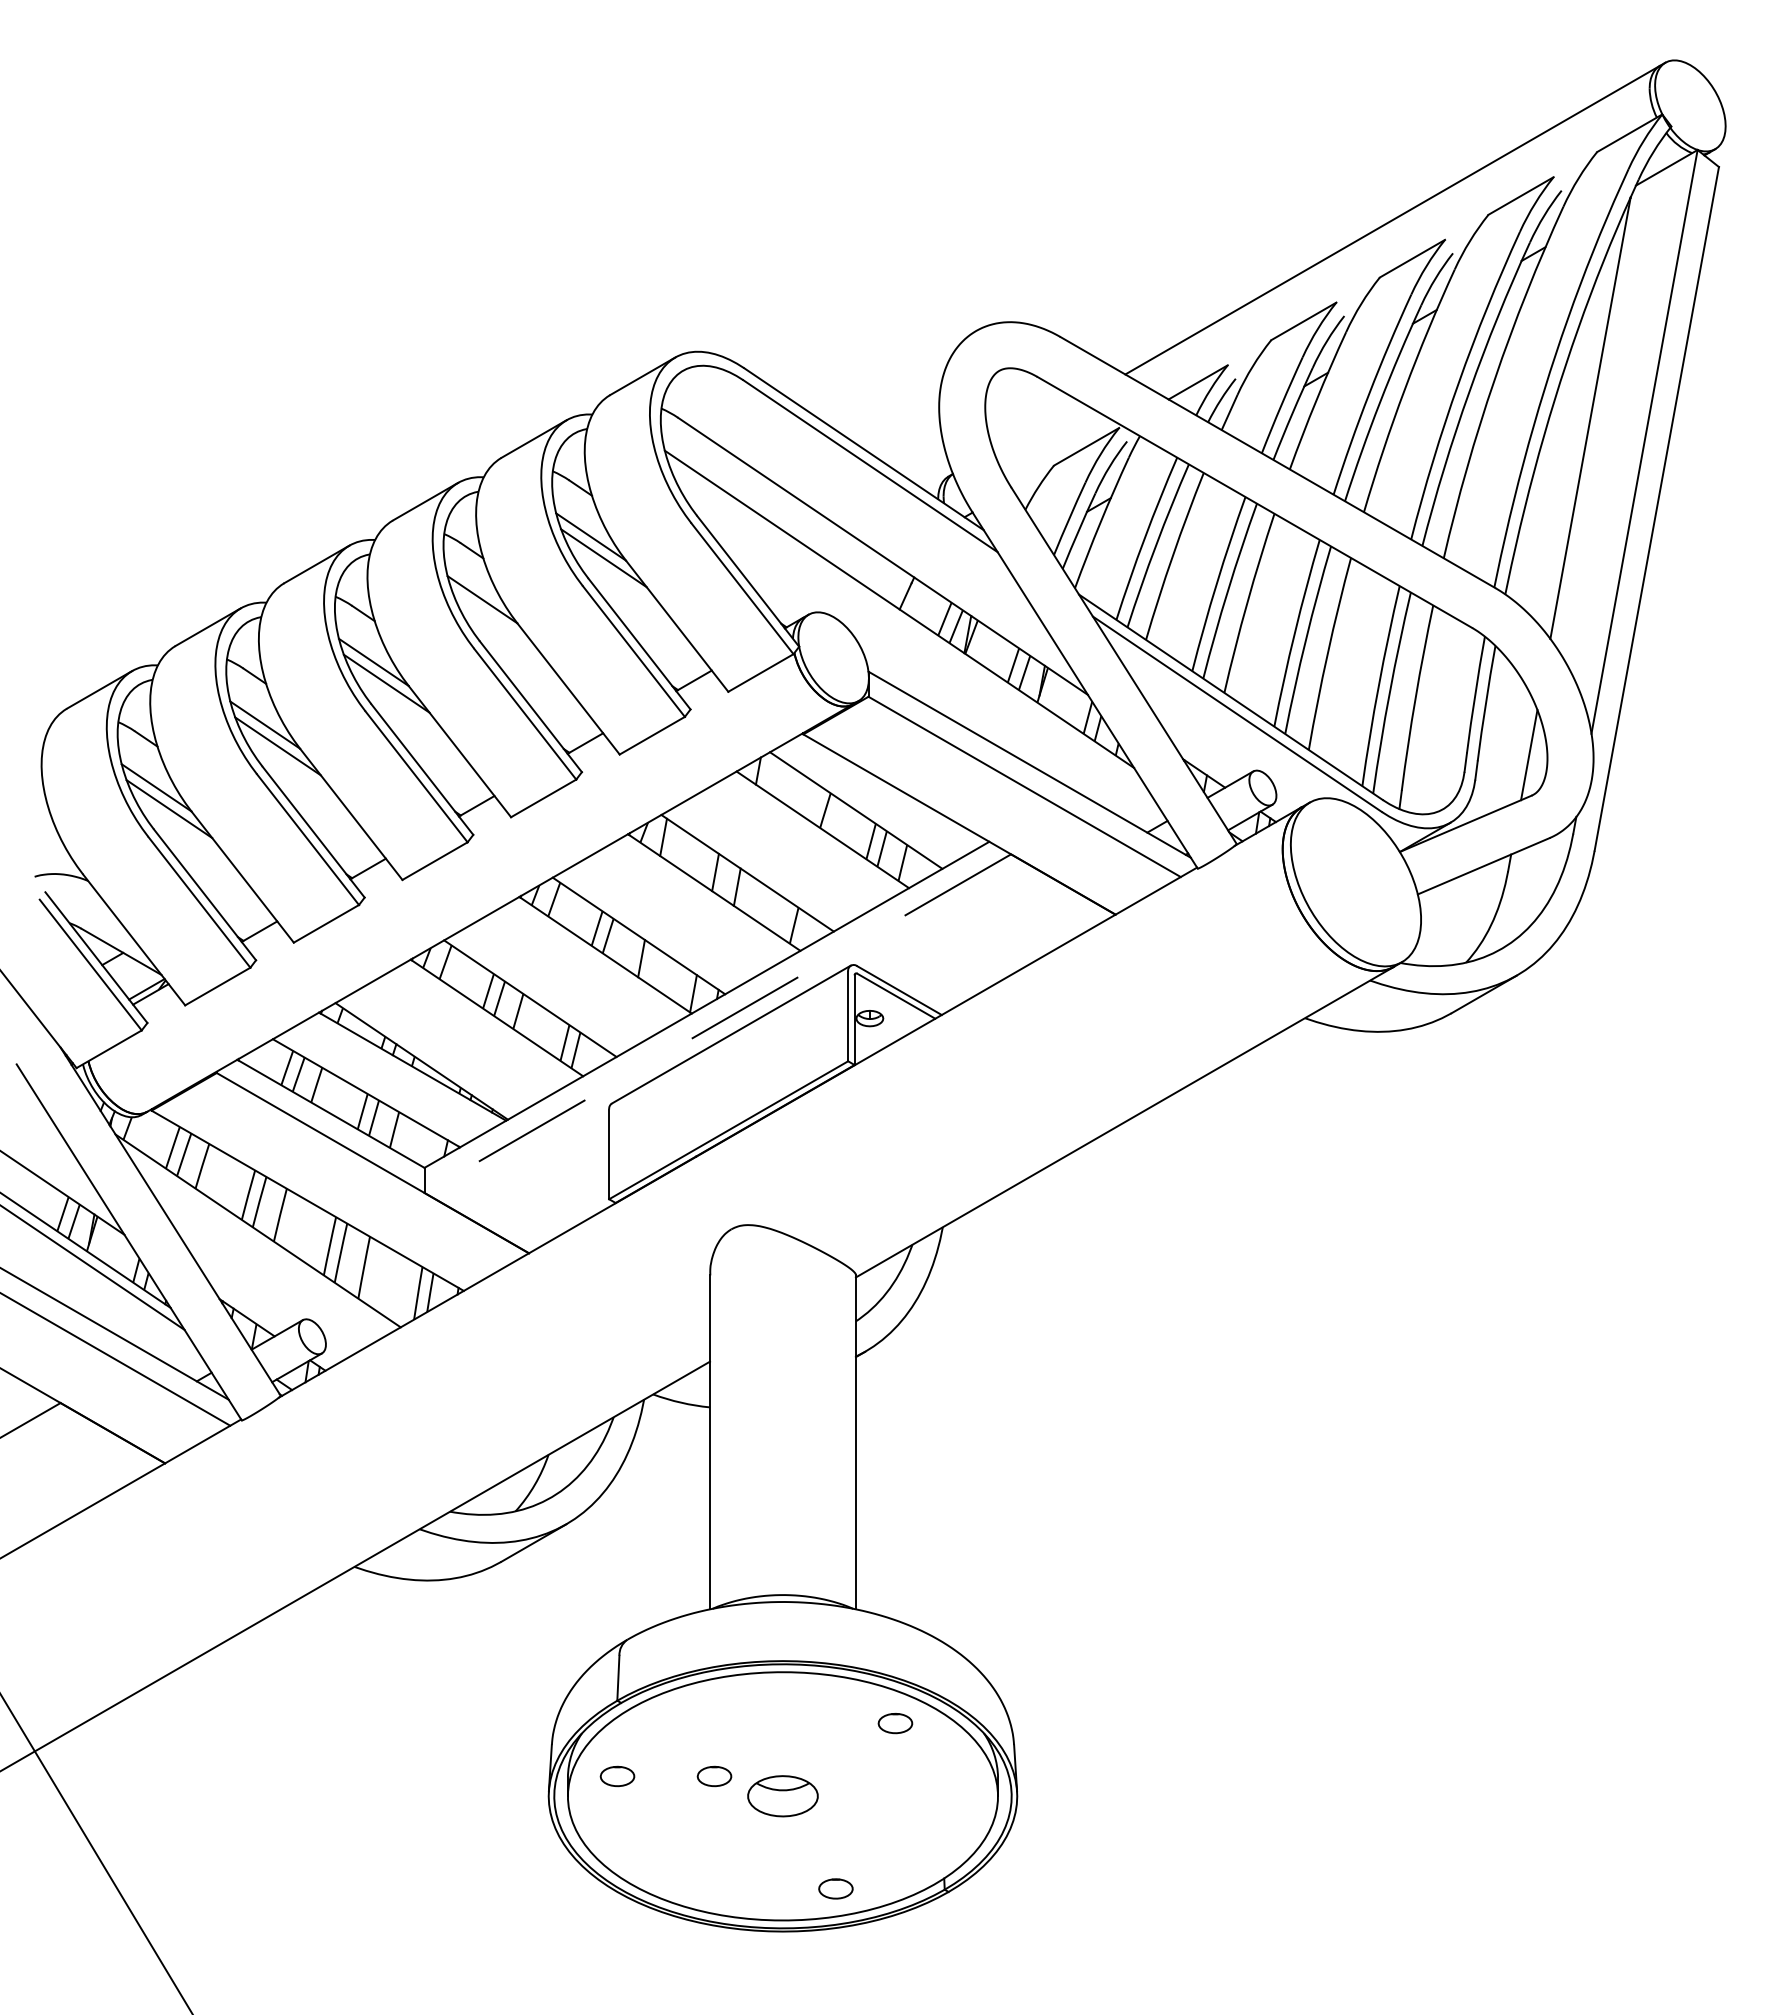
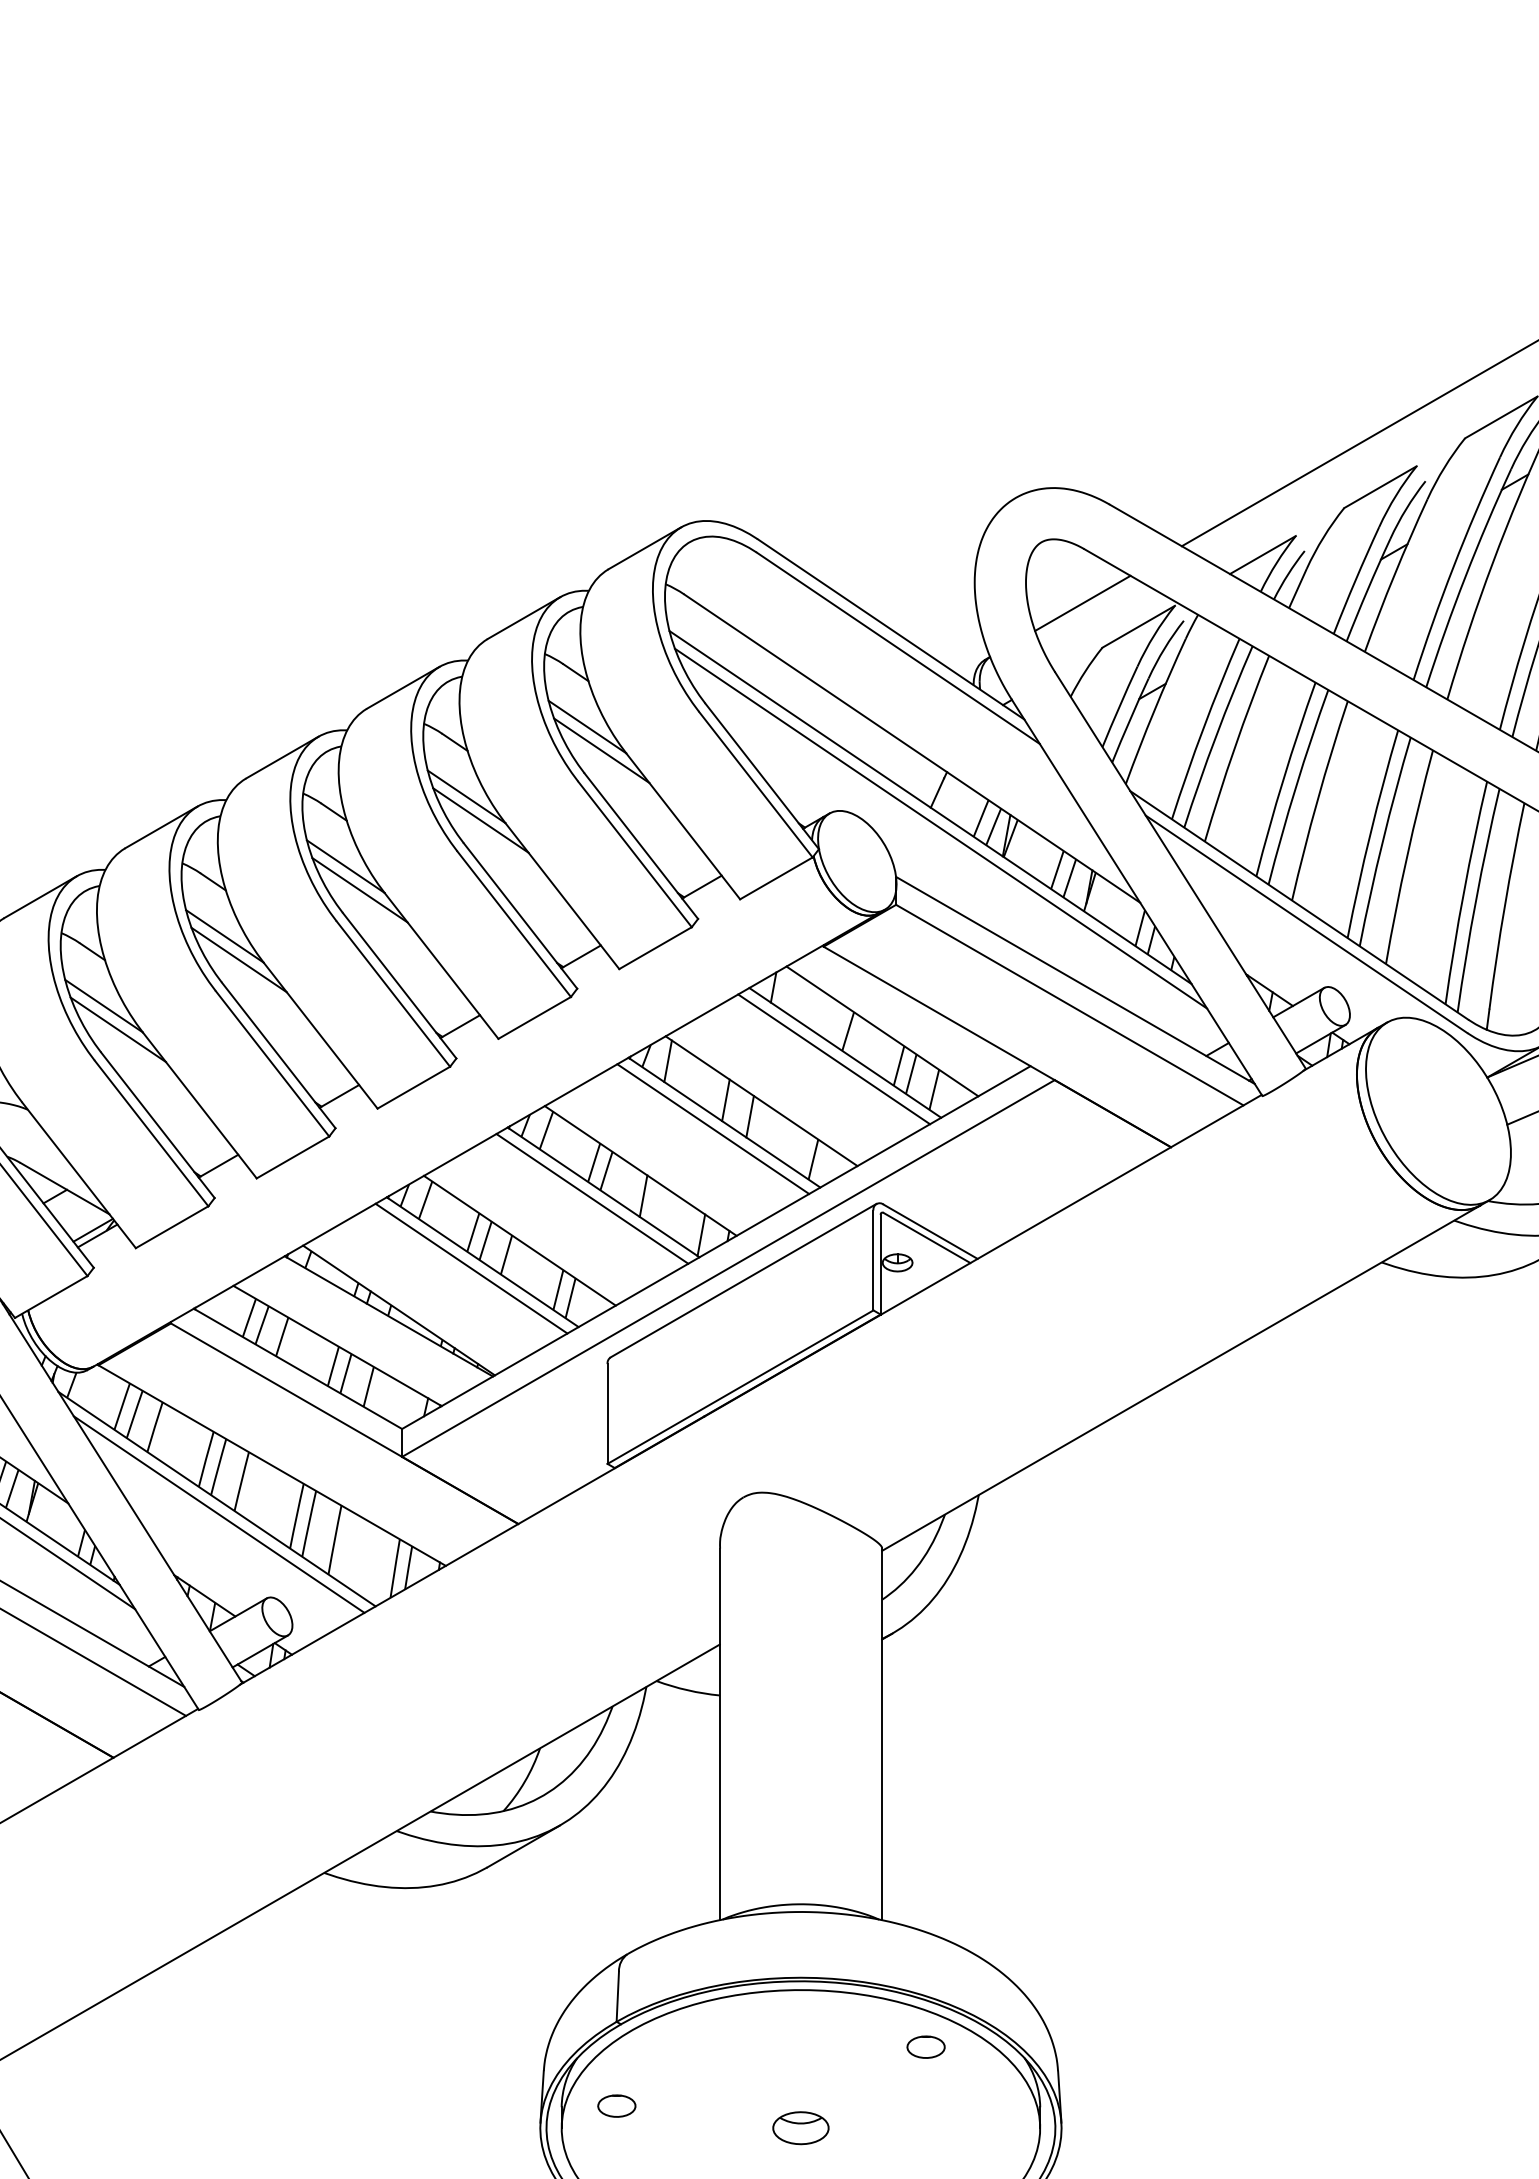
line: (1036, 425) -> (1083, 603), added
line: (495, 620) -> (481, 819), added
line: (908, 628) -> (940, 828), added
line: (812, 835) -> (833, 1059), added
line: (703, 898) -> (712, 1129), added
line: (595, 960) -> (592, 1198), added
line: (486, 1023) -> (471, 1268), added
line: (717, 1023) -> (728, 1268), dashed -> solid
line: (259, 1244) -> (218, 1514), added
part: (714, 1776) -> (724, 2106), removed
part: (782, 1796) -> (800, 2128), size x0.71

